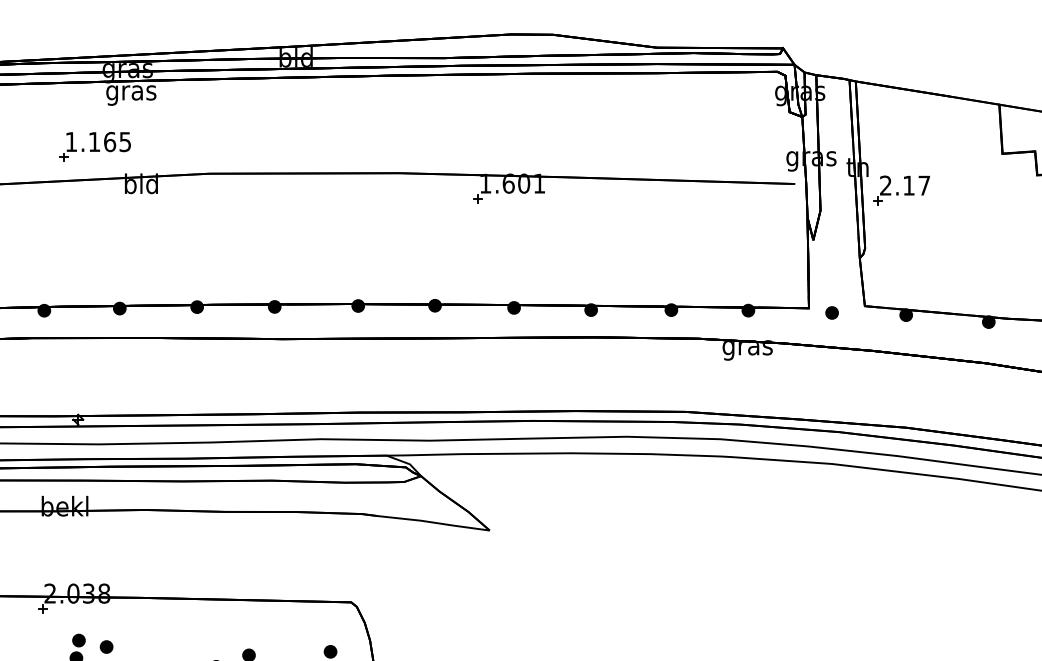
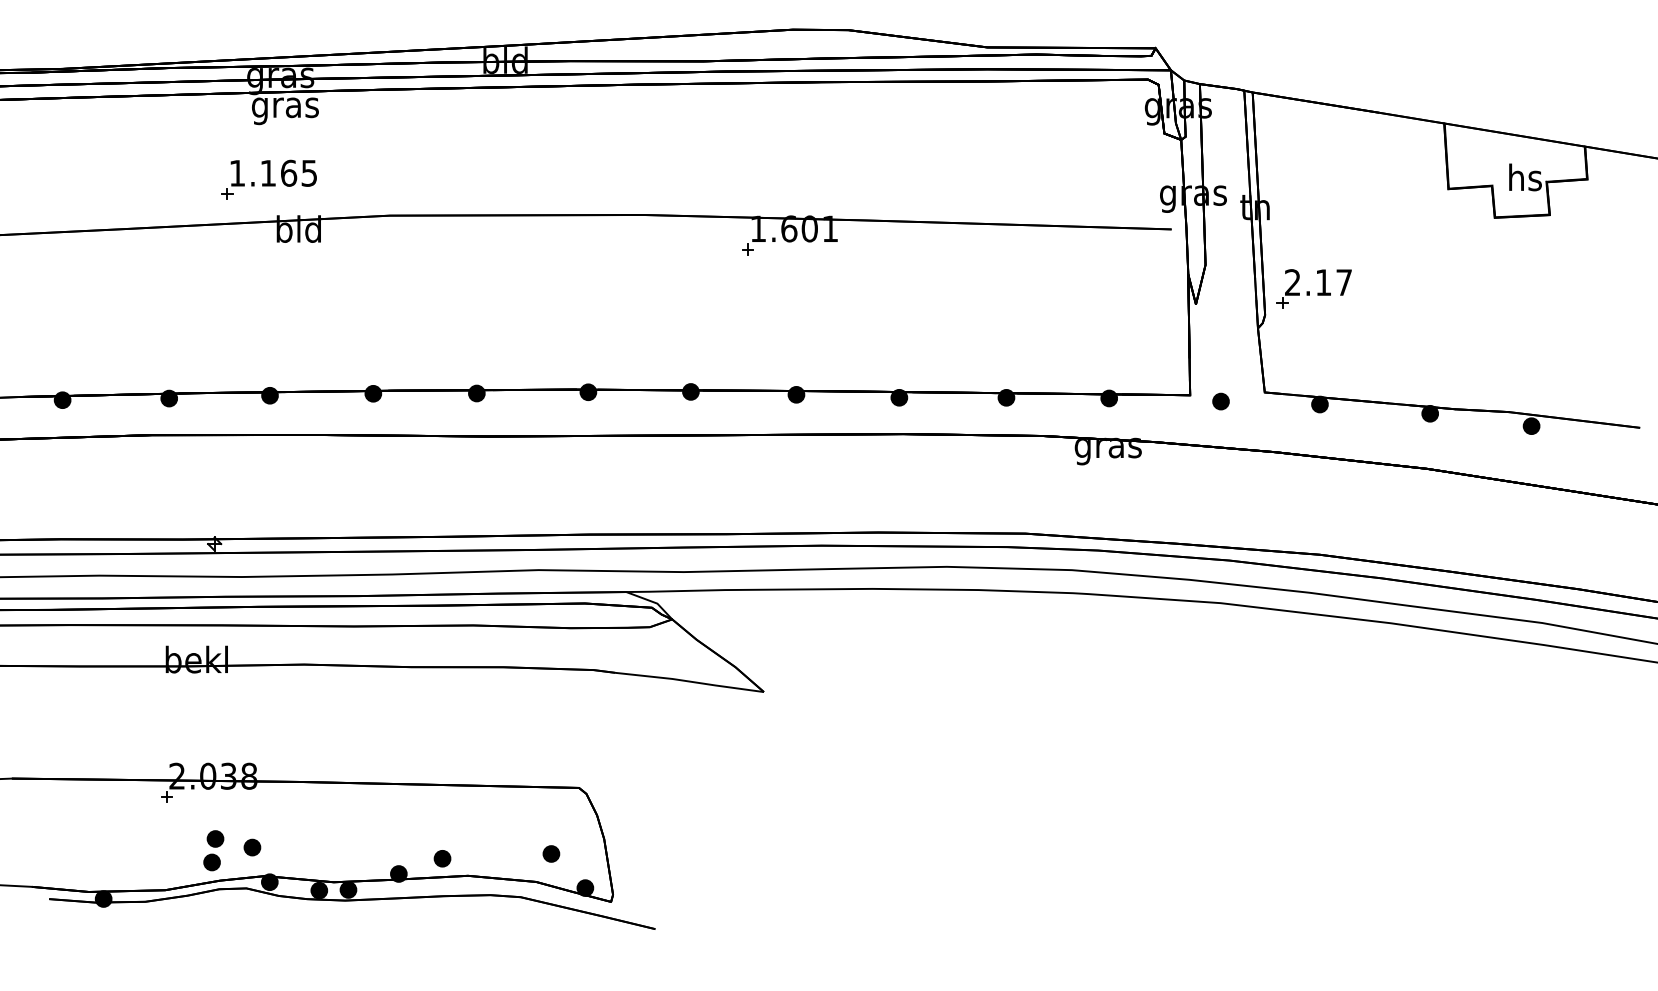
part: (94, 146) -> (268, 179), moved
part: (901, 190) -> (1313, 288), moved

